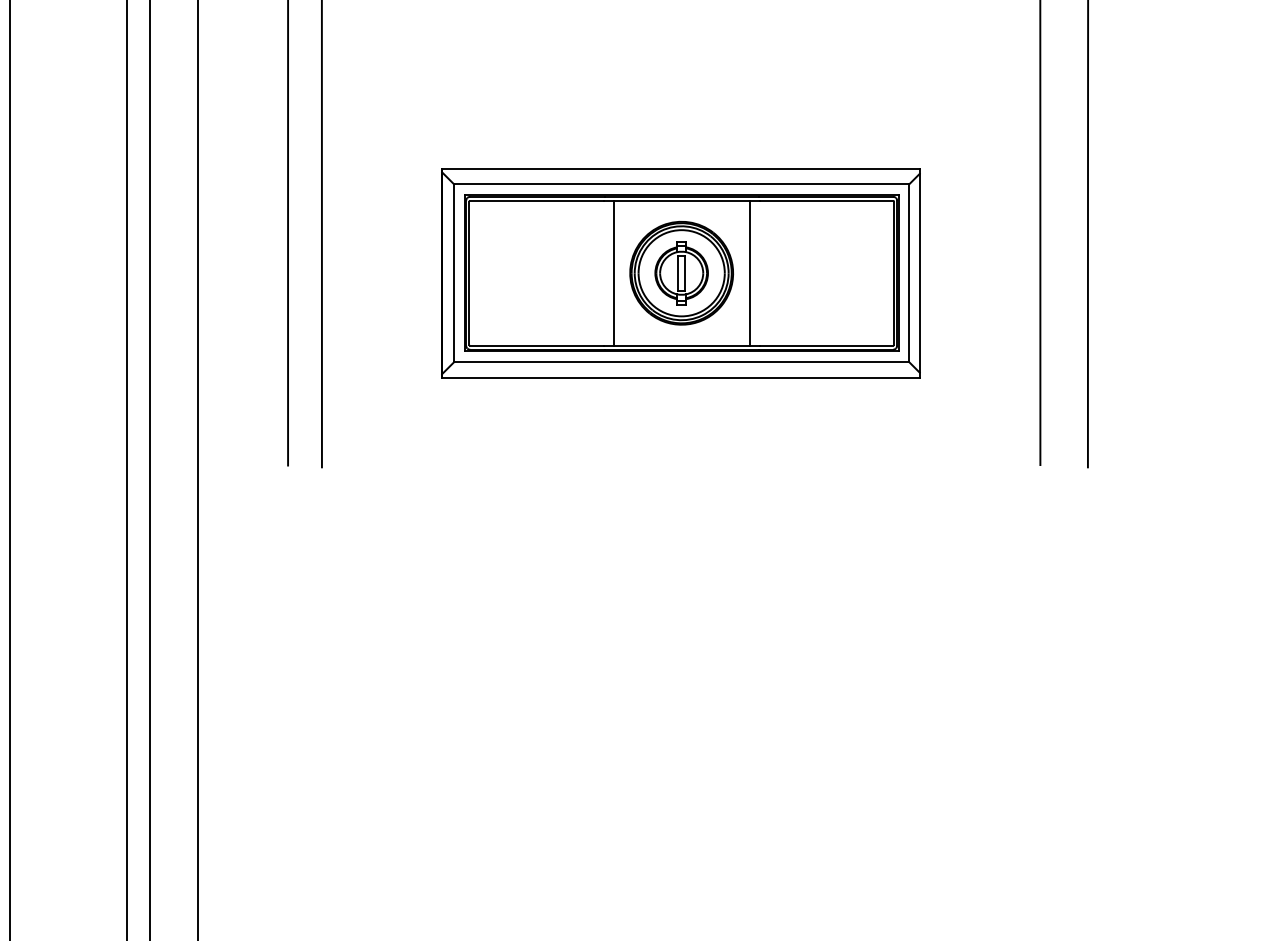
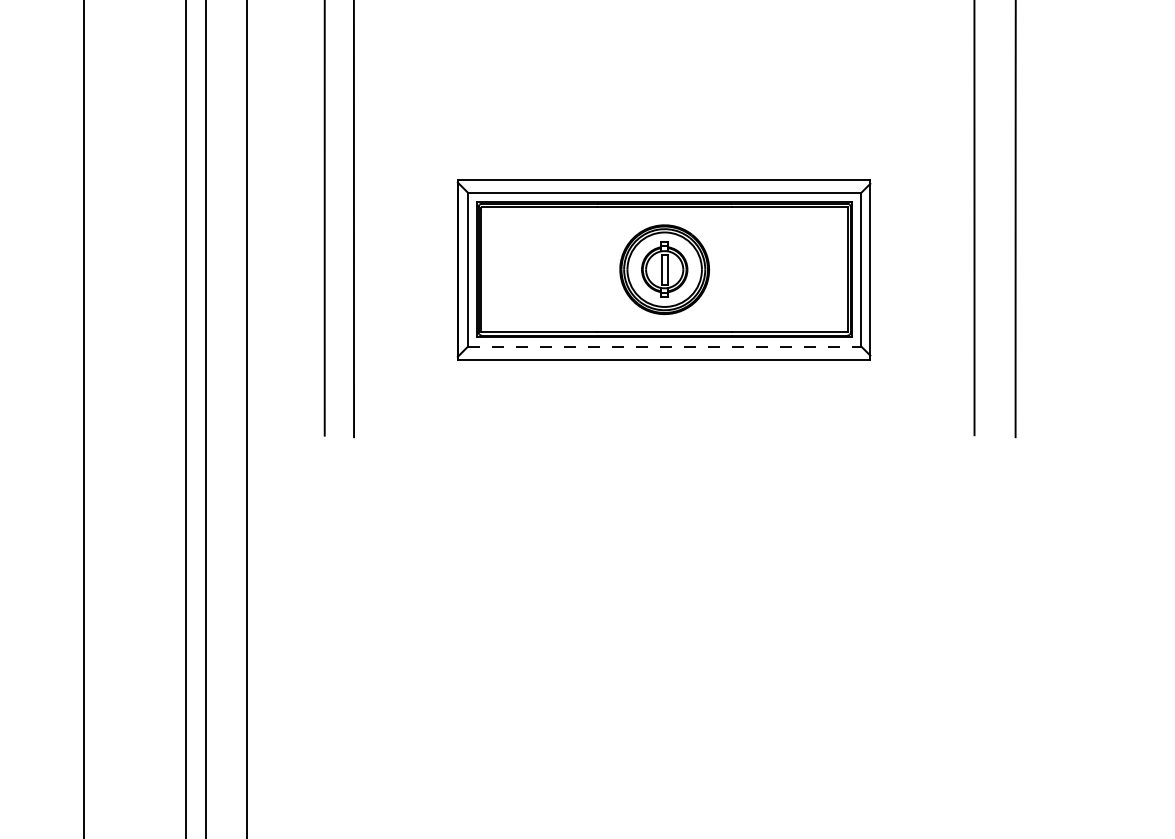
line: (613, 273) -> (605, 269), removed
line: (749, 273) -> (723, 269), removed
line: (681, 362) -> (664, 346), solid -> dashed

